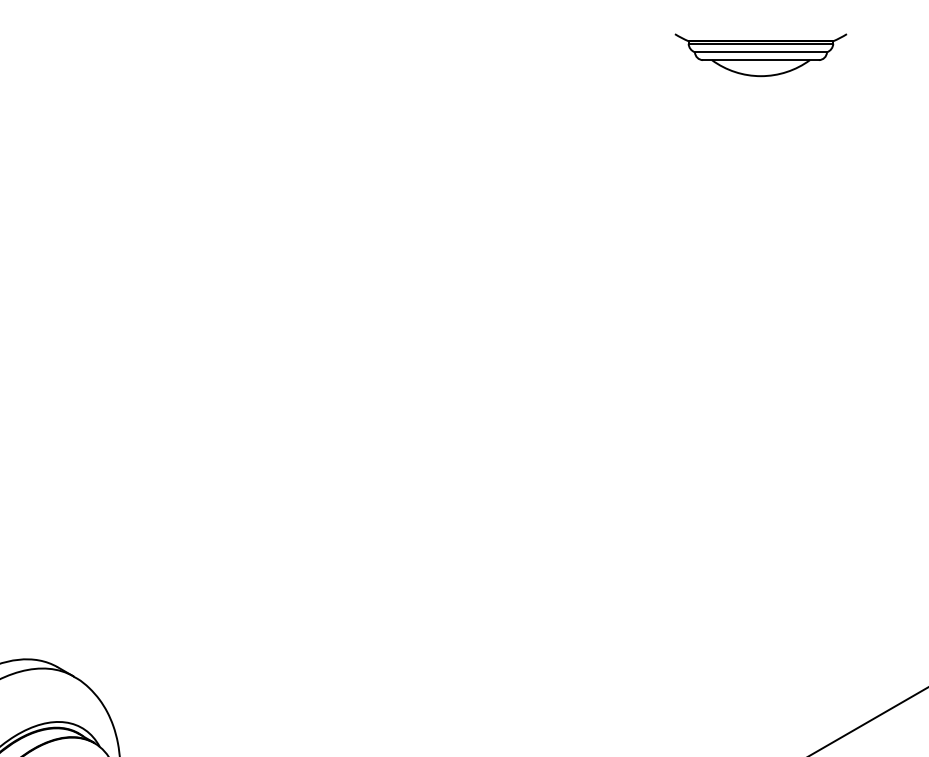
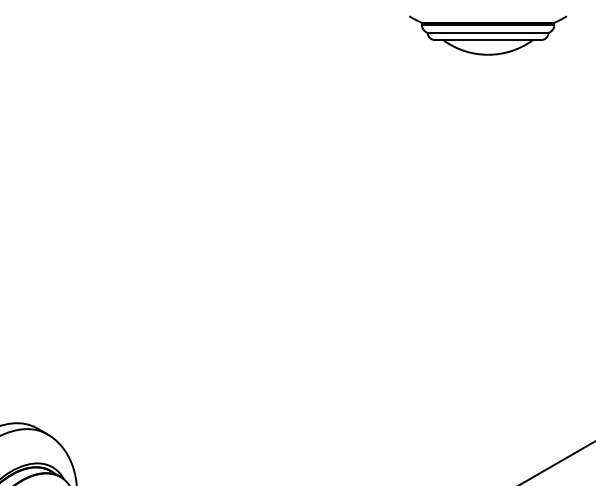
part: (761, 55) -> (488, 35), size x1.43

